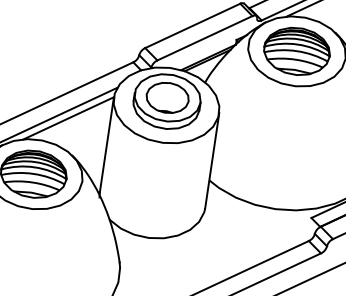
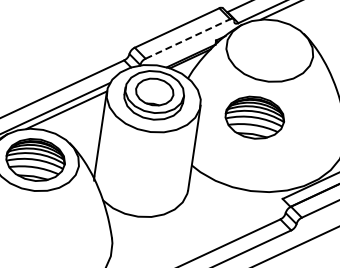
line: (204, 37) -> (187, 38), solid -> dashed
part: (296, 51) -> (254, 117), moved

